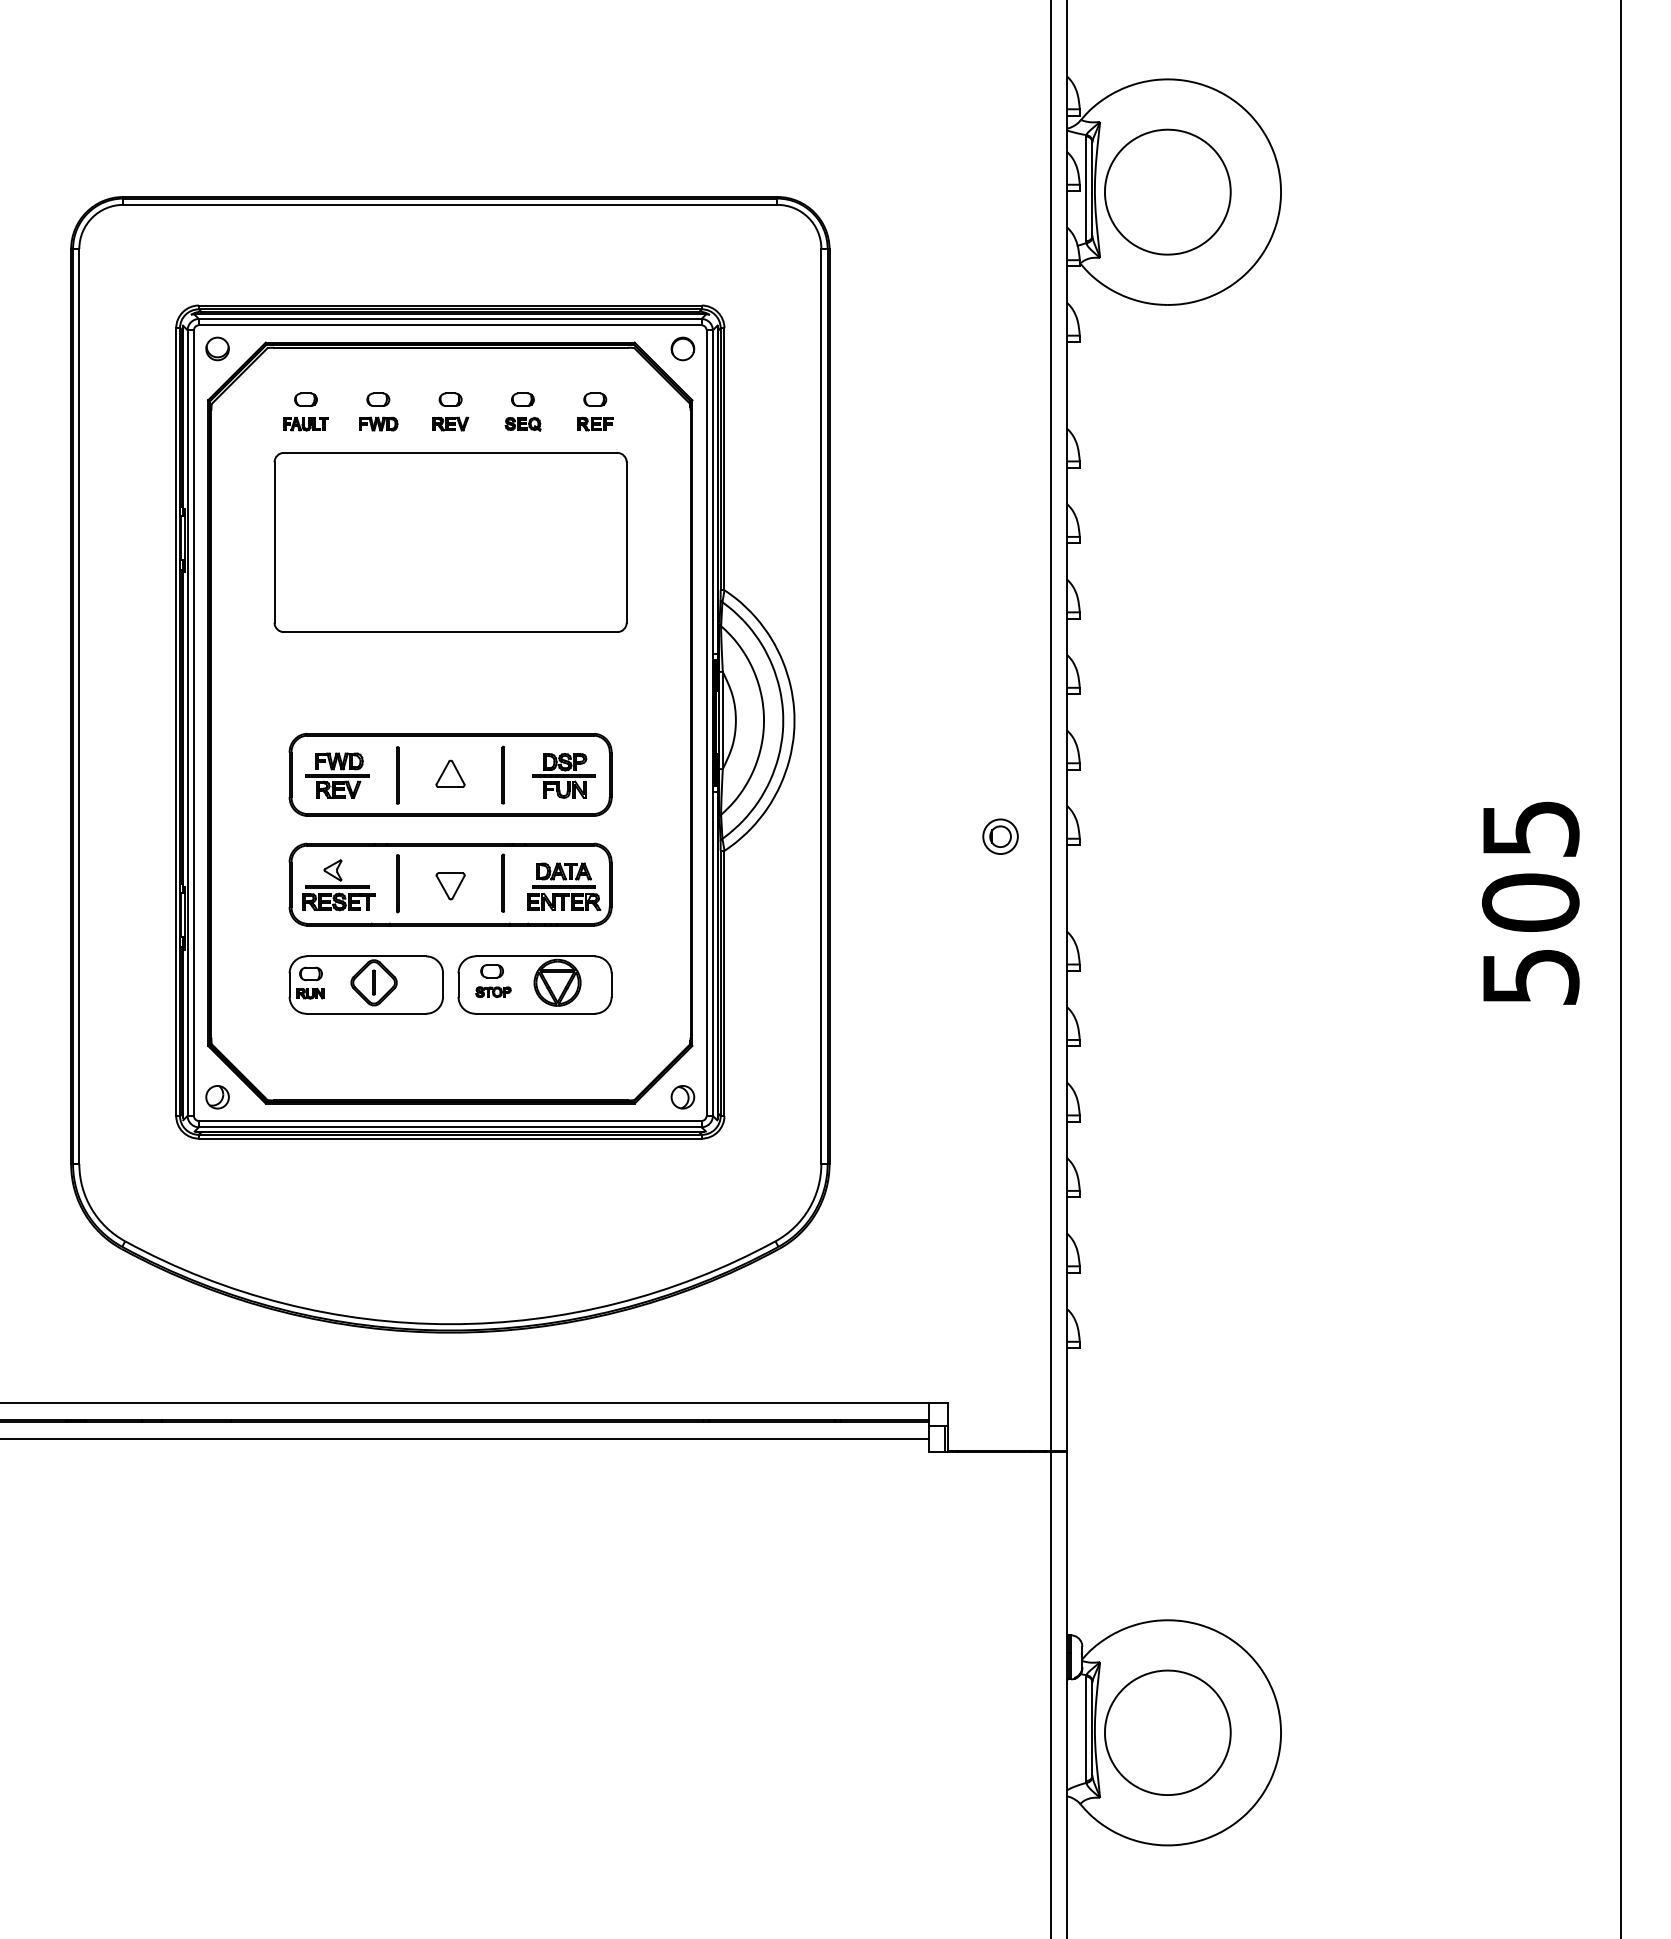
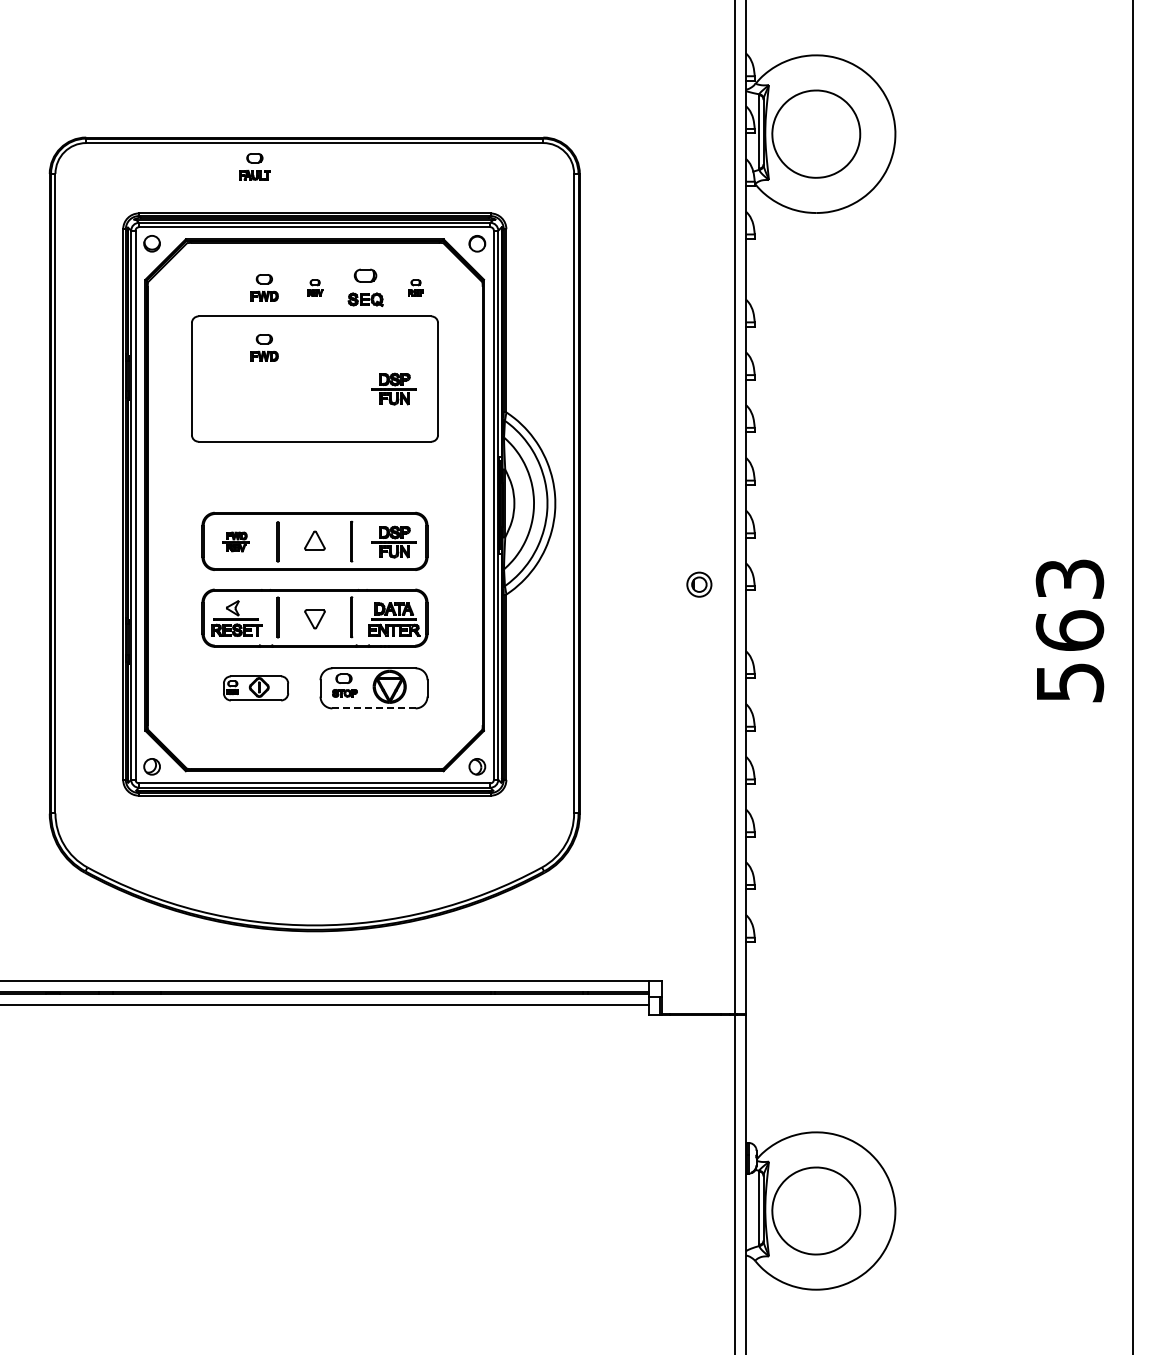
part: (305, 411) -> (254, 166), moved
part: (451, 411) -> (315, 287), size x0.6
part: (522, 411) -> (365, 287), size x1.4
part: (594, 411) -> (415, 287), size x0.6
part: (378, 497) -> (264, 347), added
part: (562, 556) -> (393, 388), added
part: (336, 774) -> (235, 541), size x0.6
text: (1530, 866) -> (1069, 605), 505 -> 563
part: (365, 985) -> (255, 688), size x0.6
line: (535, 1013) -> (374, 708), solid -> dashed

